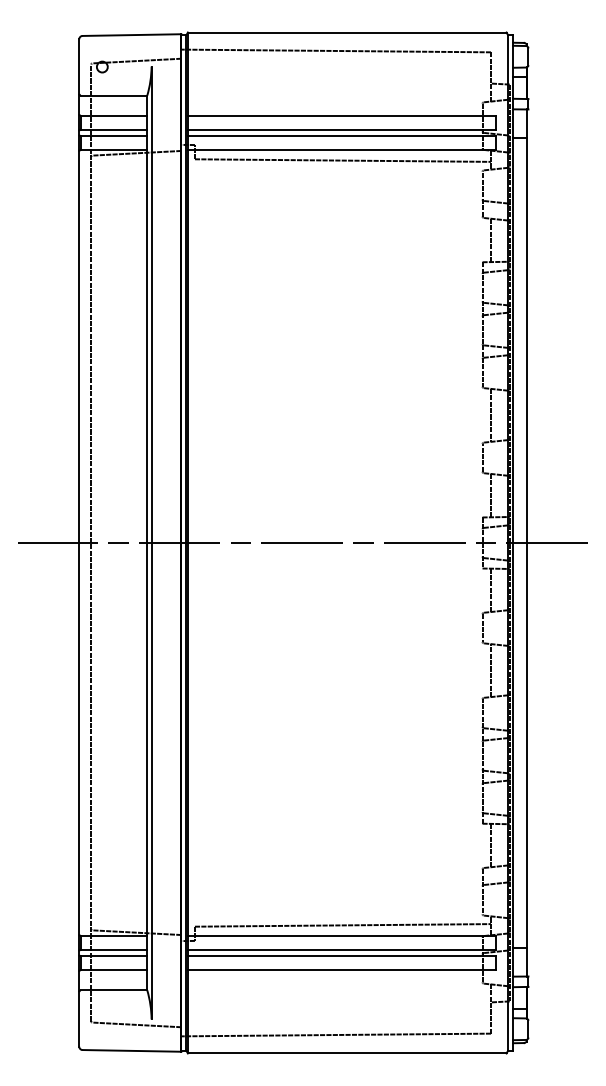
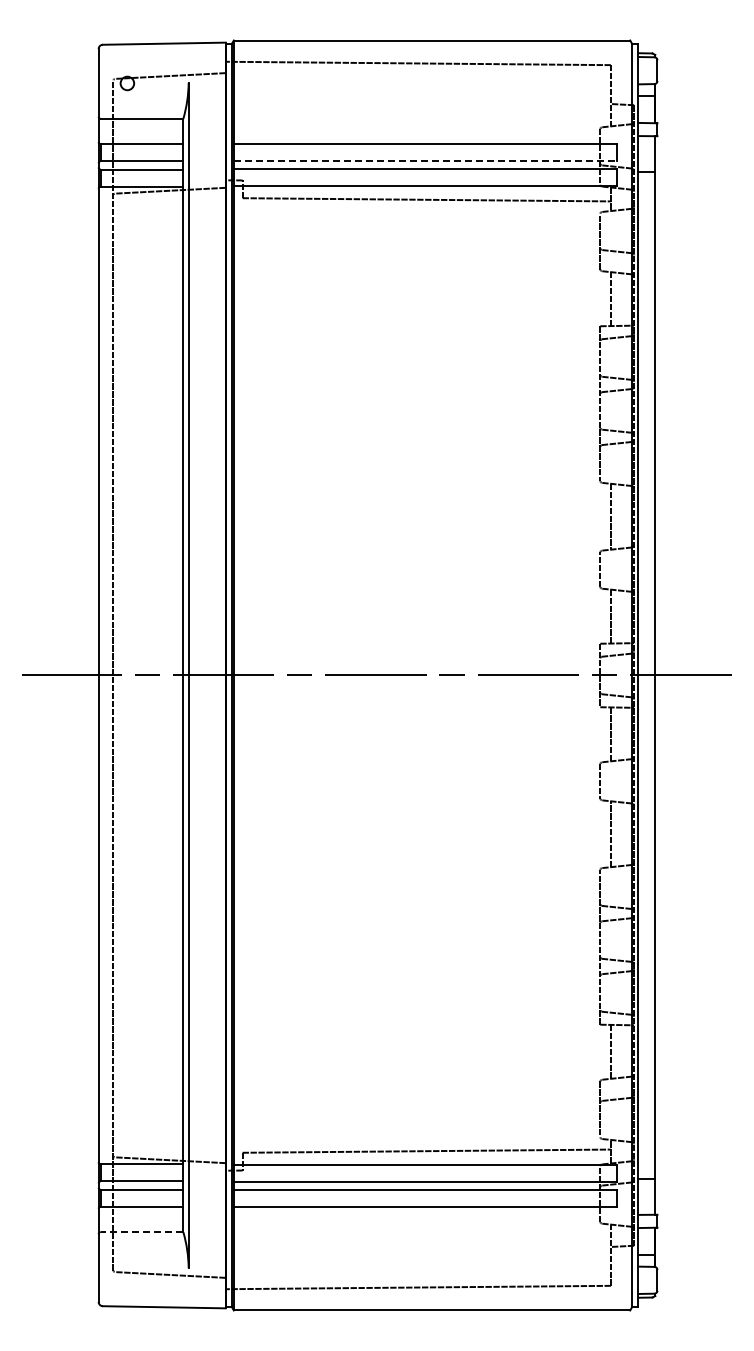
line: (341, 129) -> (425, 161), solid -> dashed
line: (113, 990) -> (141, 1232), solid -> dashed

